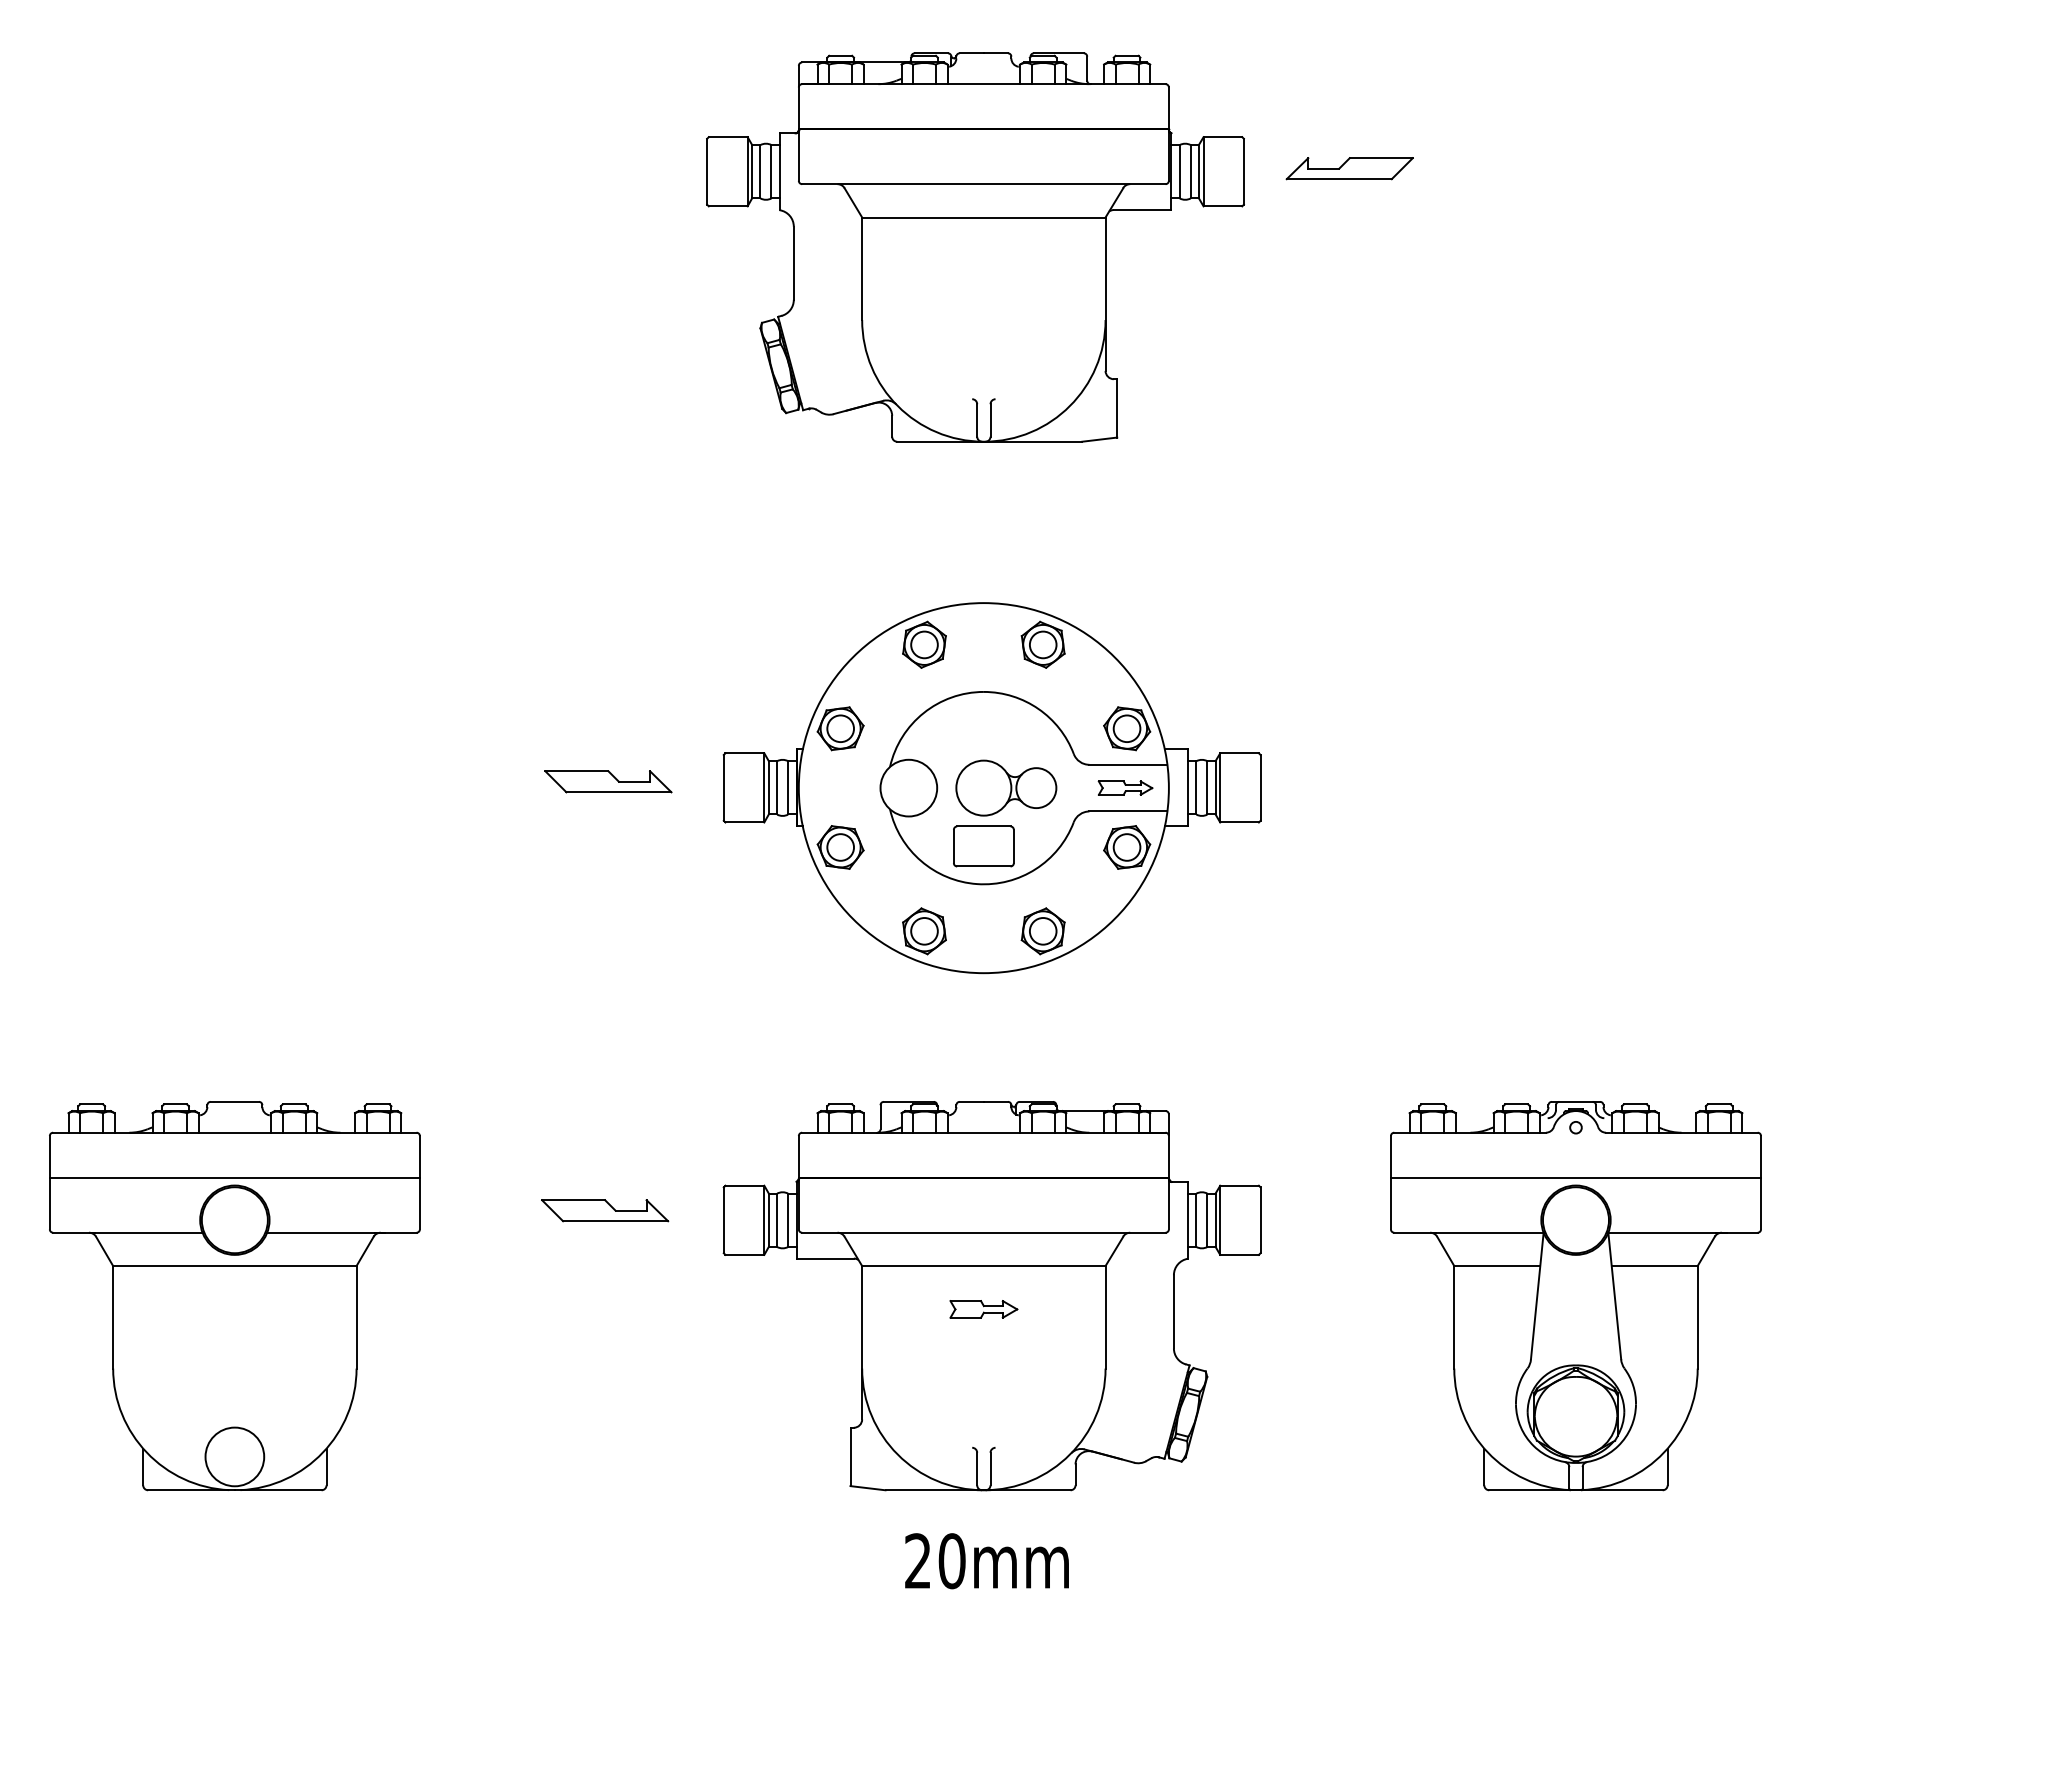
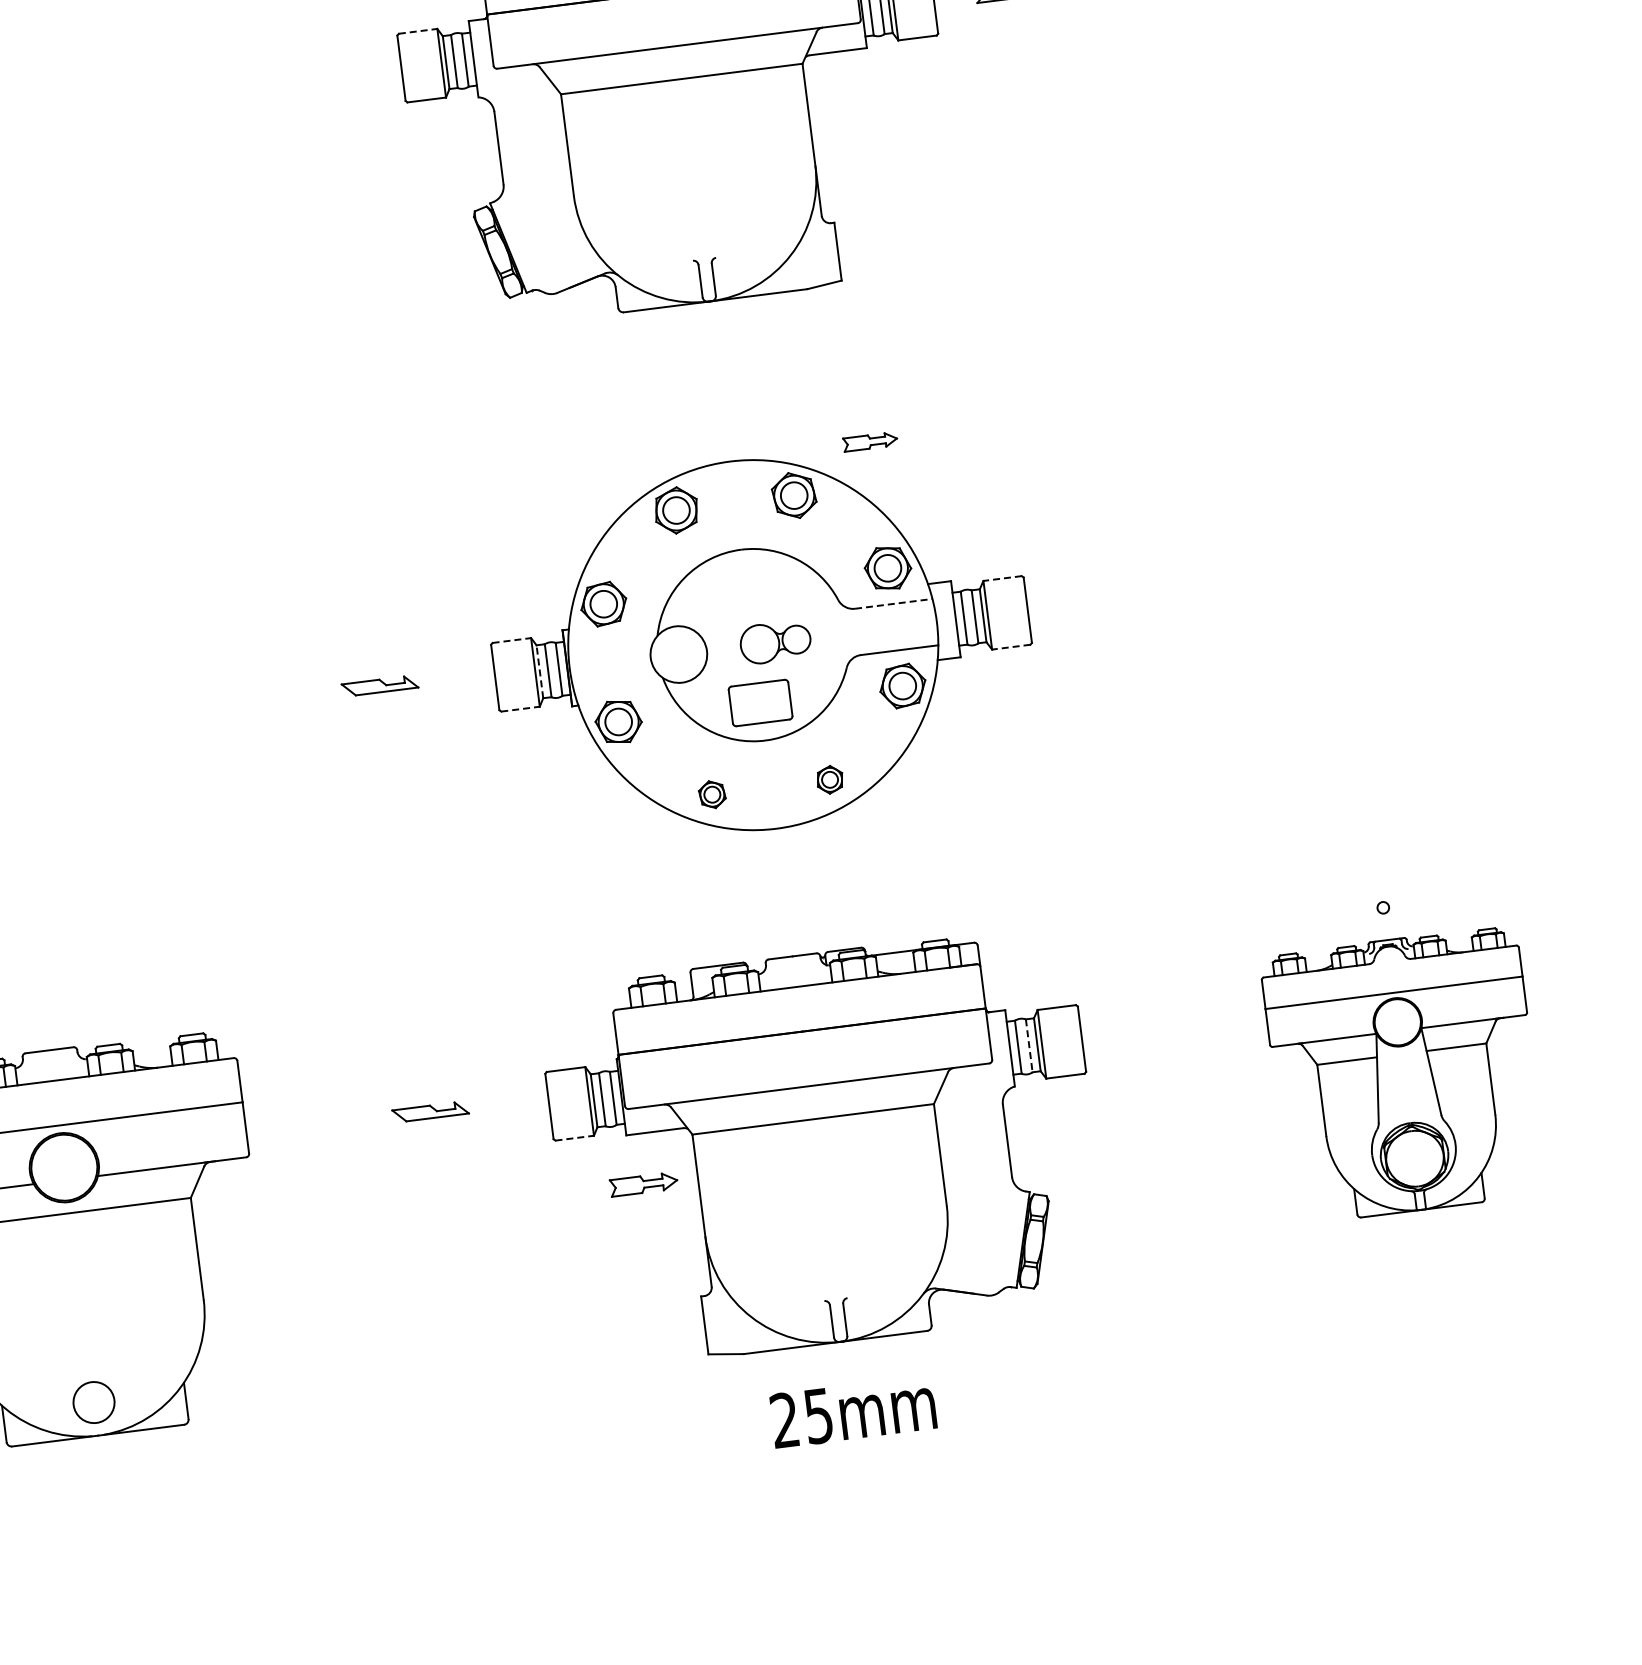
line: (728, 137) -> (418, 31), solid -> dashed
line: (745, 753) -> (512, 640), solid -> dashed
line: (1239, 753) -> (1002, 578), solid -> dashed
line: (1128, 764) -> (893, 603), solid -> dashed
part: (608, 781) -> (380, 685), size x0.6
line: (768, 787) -> (539, 671), solid -> dashed
part: (1006, 787) -> (775, 641), size x0.7
part: (1125, 787) -> (870, 441), moved
line: (745, 822) -> (521, 709), solid -> dashed
line: (1239, 822) -> (1011, 647), solid -> dashed
part: (924, 931) -> (712, 794), size x0.6
part: (1042, 931) -> (829, 780), size x0.6
part: (605, 1210) -> (430, 1111), size x0.6
line: (1207, 1220) -> (1029, 1046), solid -> dashed
line: (745, 1254) -> (575, 1137), solid -> dashed
part: (1575, 1296) -> (1403, 1075), size x0.7
part: (983, 1309) -> (643, 1184), moved
circle: (234, 1456) -> (93, 1402), size x0.7
text: (951, 1561) -> (818, 1416), 20mm -> 25mm

